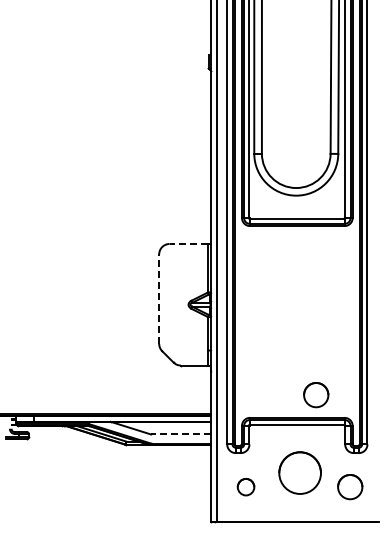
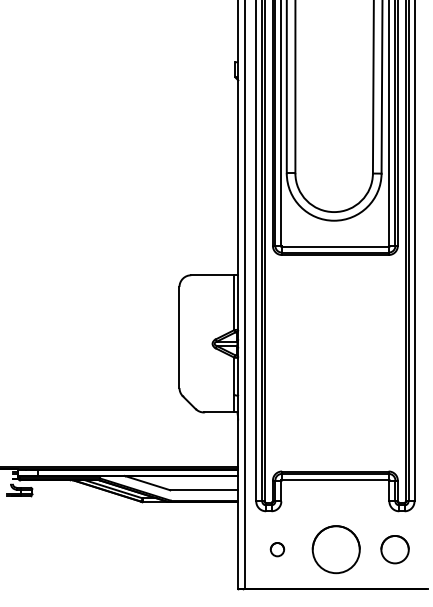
line: (188, 243) -> (212, 274), dashed -> solid
line: (159, 299) -> (179, 337), dashed -> solid
circle: (316, 395) -> (357, 446), removed
line: (180, 434) -> (203, 490), dashed -> solid
circle: (299, 472) -> (335, 548), moved
circle: (245, 486) -> (276, 548), size x0.71

